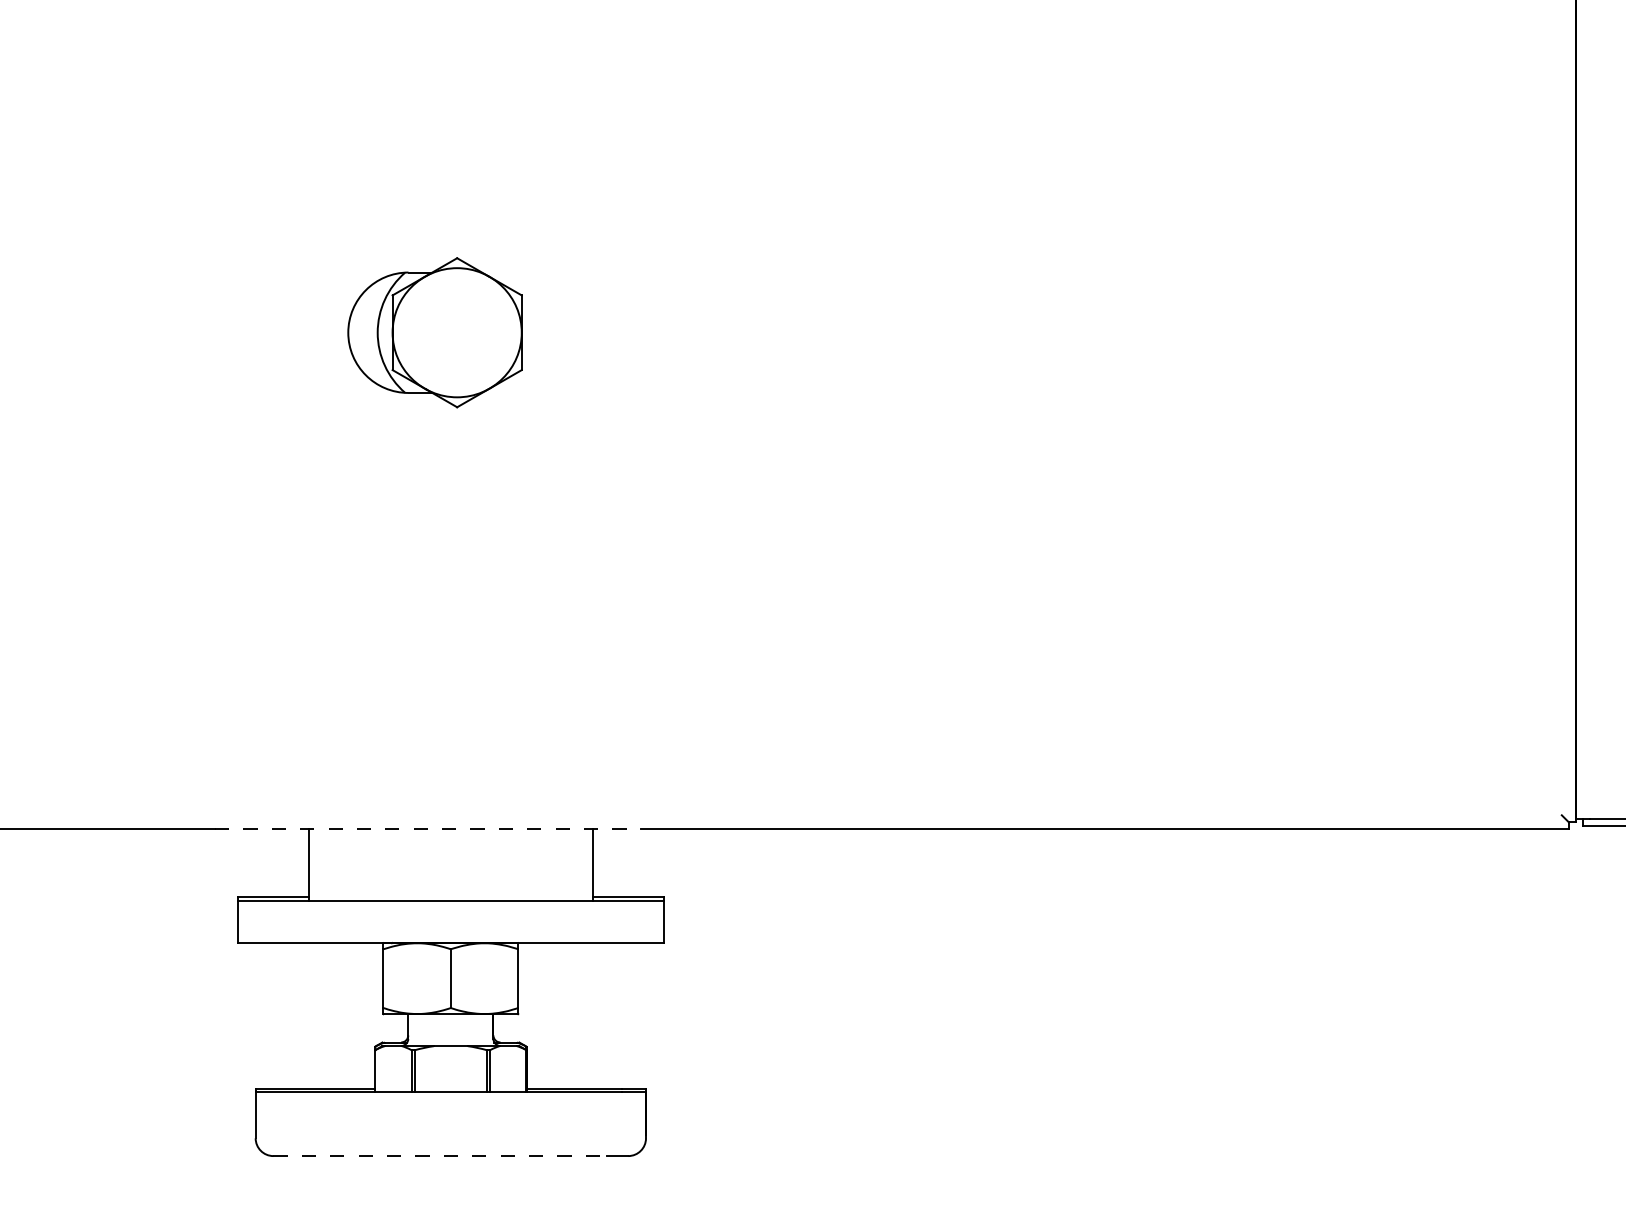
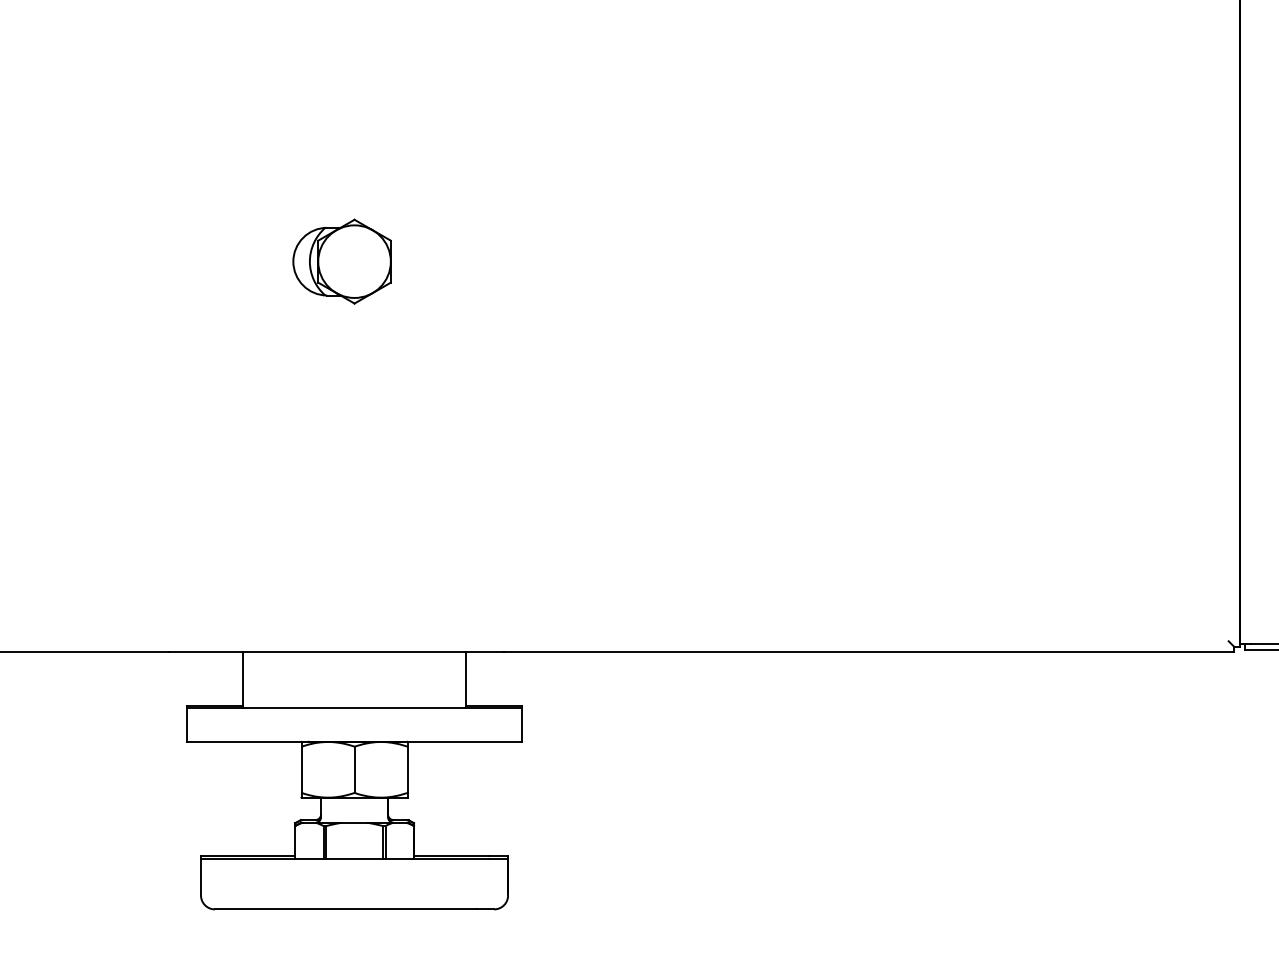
part: (434, 332) -> (341, 261), size x0.71
line: (427, 829) -> (336, 652), dashed -> solid
line: (439, 1156) -> (345, 909), dashed -> solid

